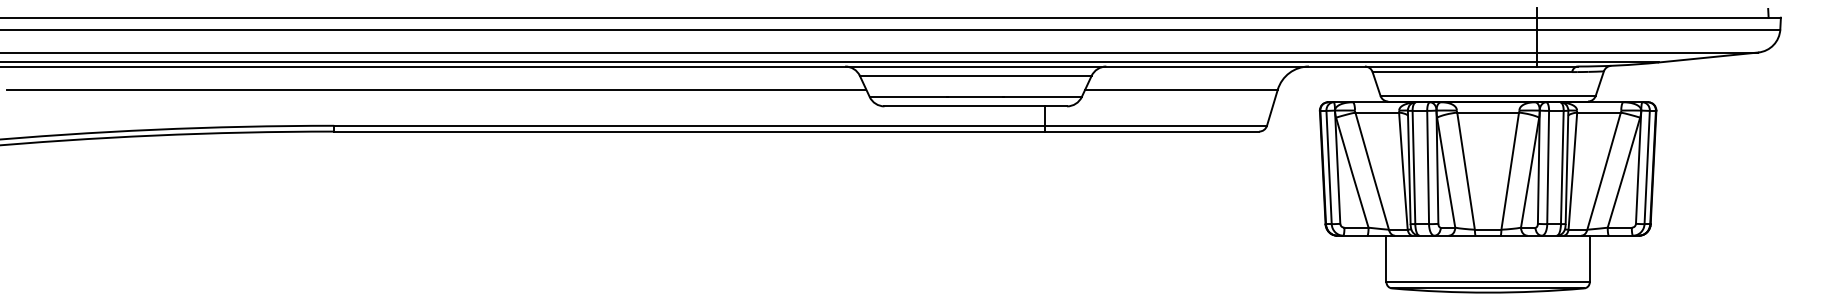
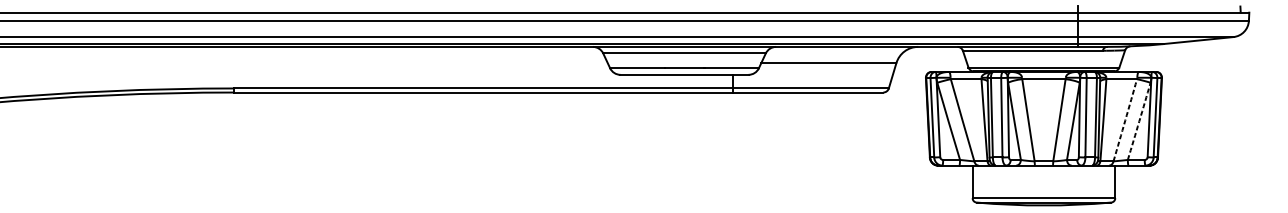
line: (436, 89) -> (306, 63), removed
arc: (1604, 171) -> (1125, 120), solid -> dashed
arc: (1624, 172) -> (1139, 121), solid -> dashed

